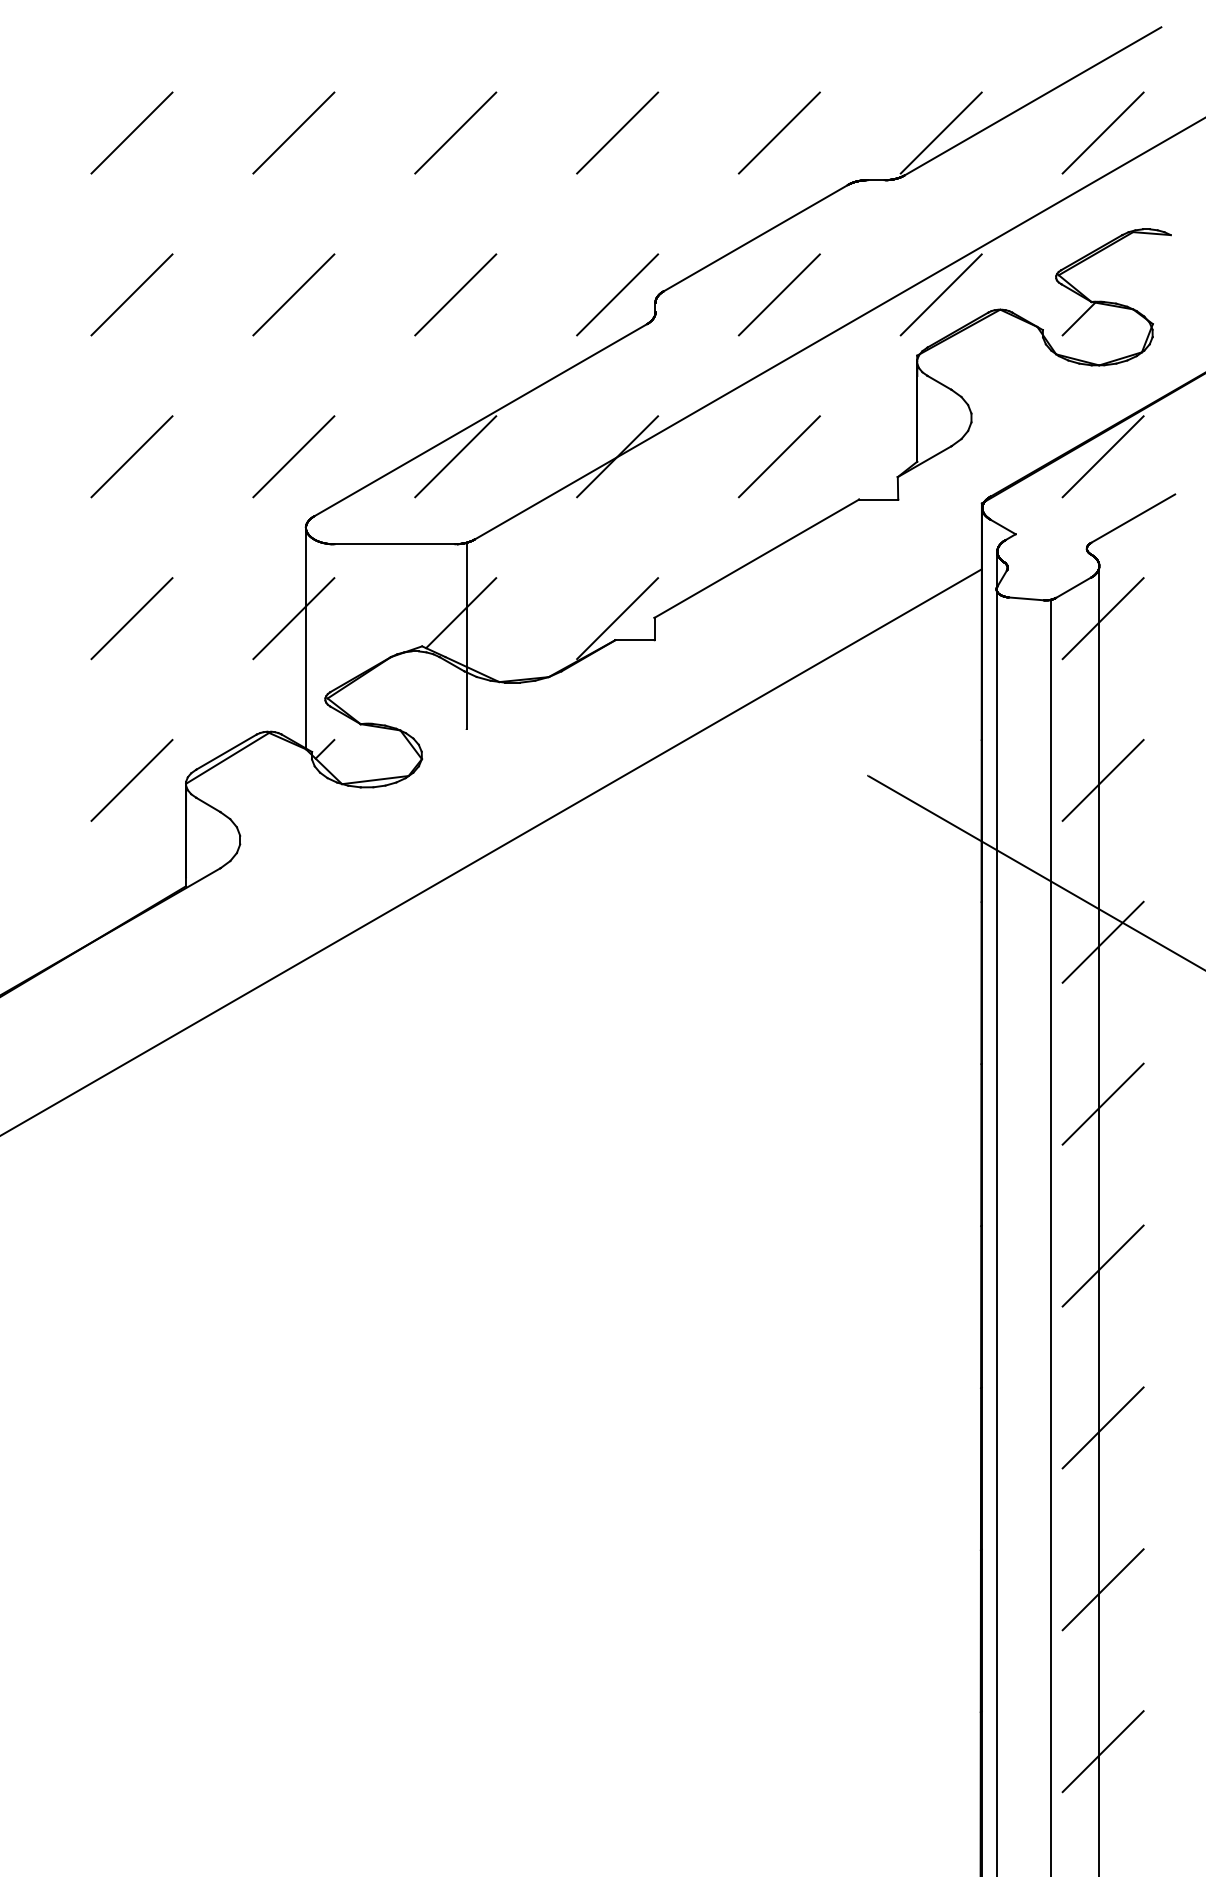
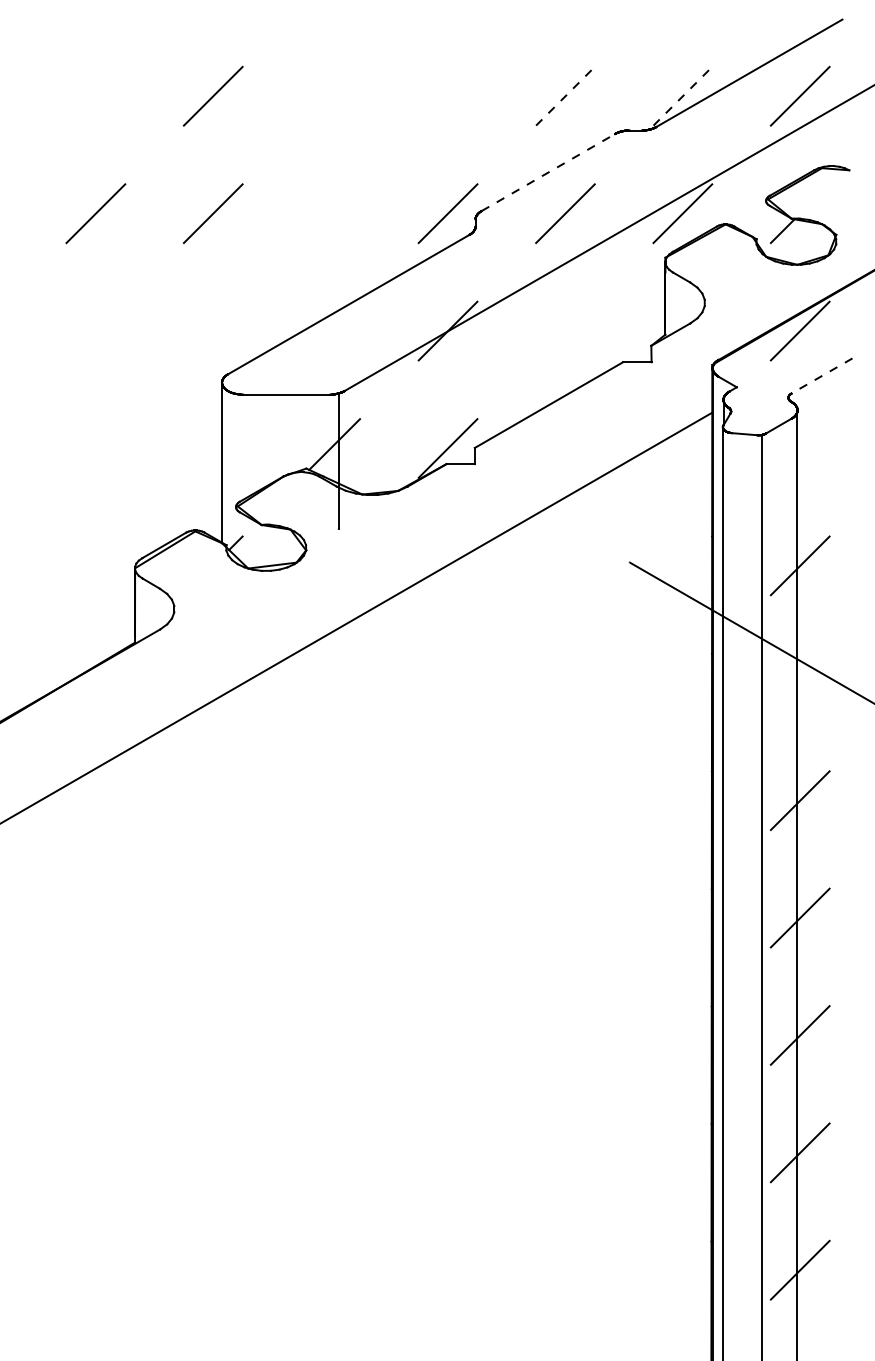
line: (131, 132) -> (95, 95), removed
line: (455, 132) -> (330, 95), removed
line: (617, 132) -> (448, 95), removed
line: (779, 132) -> (565, 95), solid -> dashed
line: (941, 132) -> (683, 95), solid -> dashed
line: (756, 237) -> (548, 172), solid -> dashed
line: (455, 294) -> (330, 213), removed
line: (131, 456) -> (95, 330), removed
line: (293, 456) -> (213, 330), removed
line: (455, 456) -> (330, 330), removed
line: (778, 456) -> (564, 330), removed
line: (1133, 518) -> (822, 375), solid -> dashed
line: (131, 618) -> (95, 448), removed
line: (293, 618) -> (213, 448), removed
line: (1102, 618) -> (799, 448), removed
line: (131, 780) -> (95, 565), removed
line: (1102, 941) -> (799, 682), removed

